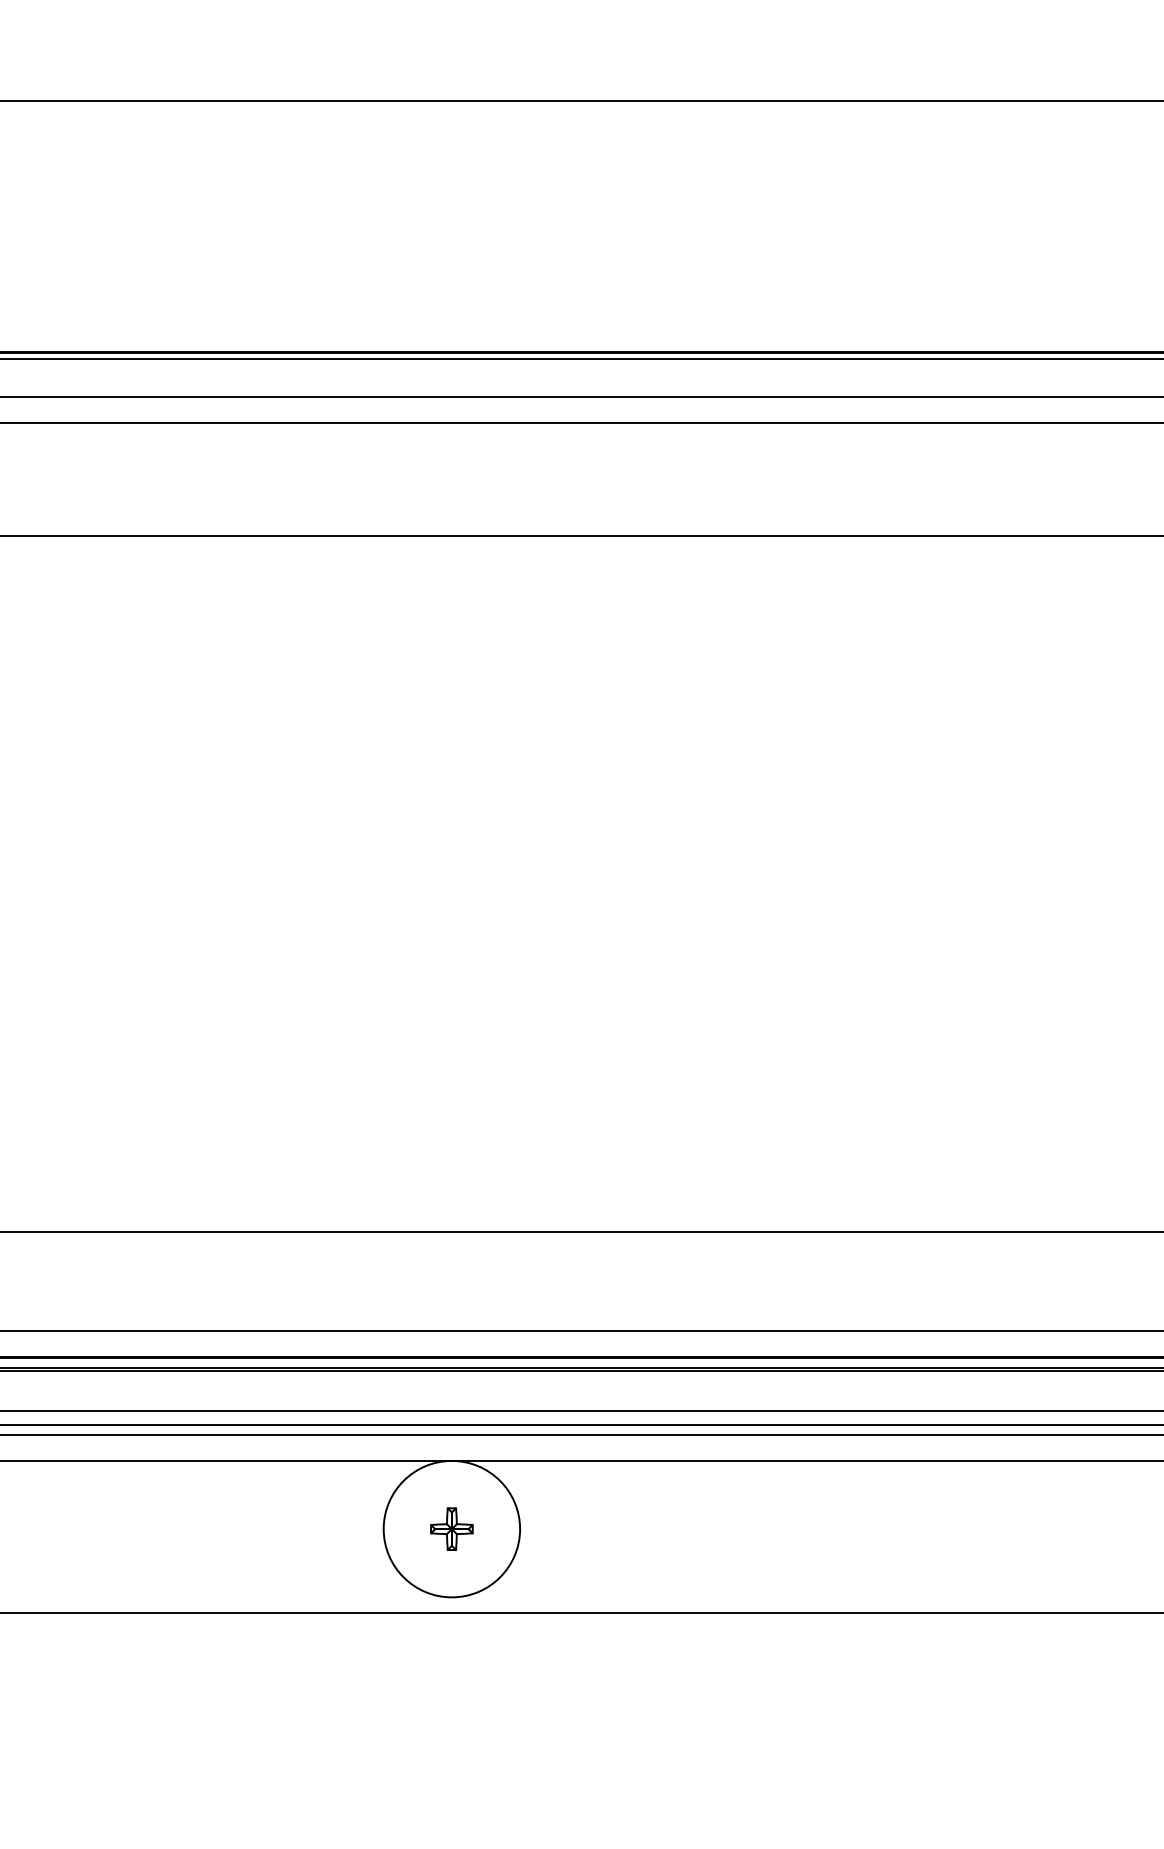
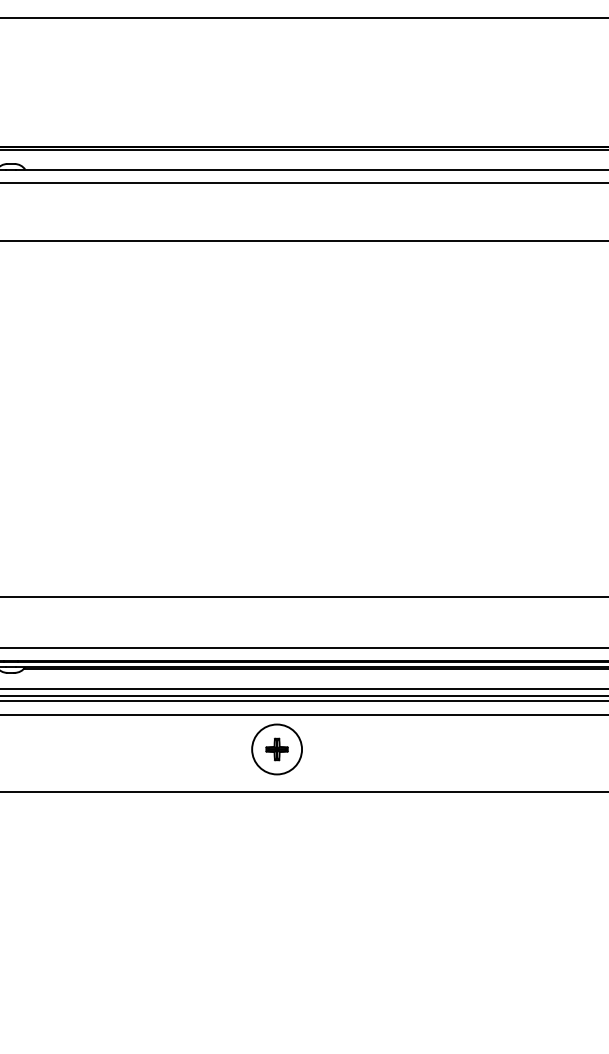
circle: (452, 1529) -> (277, 749), size x0.71

